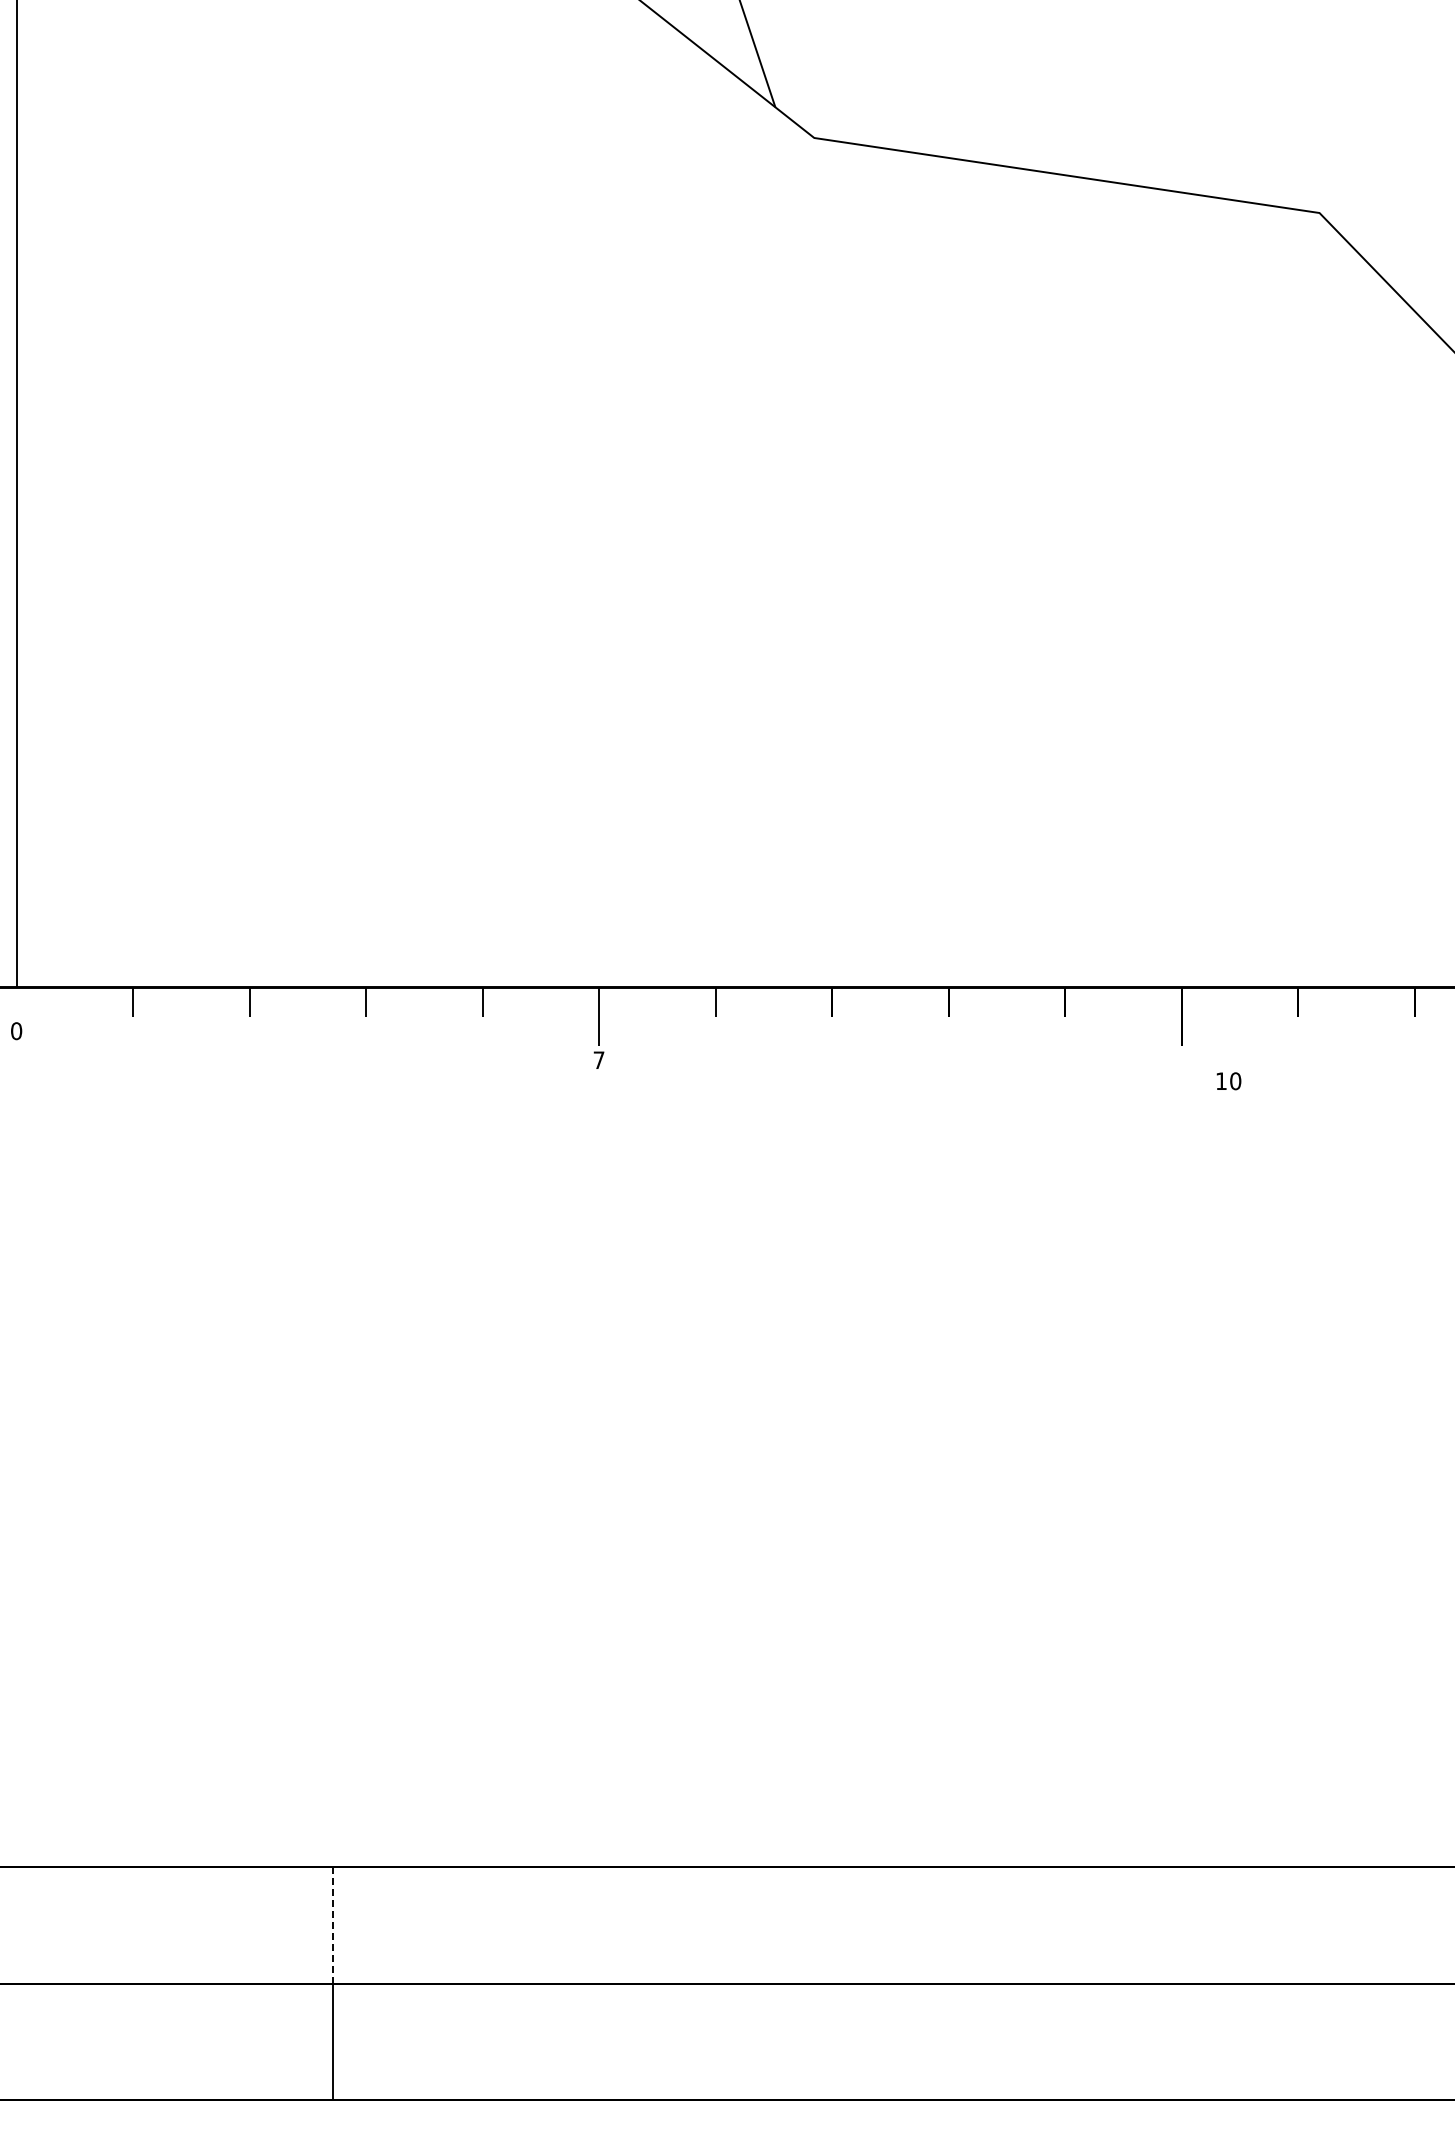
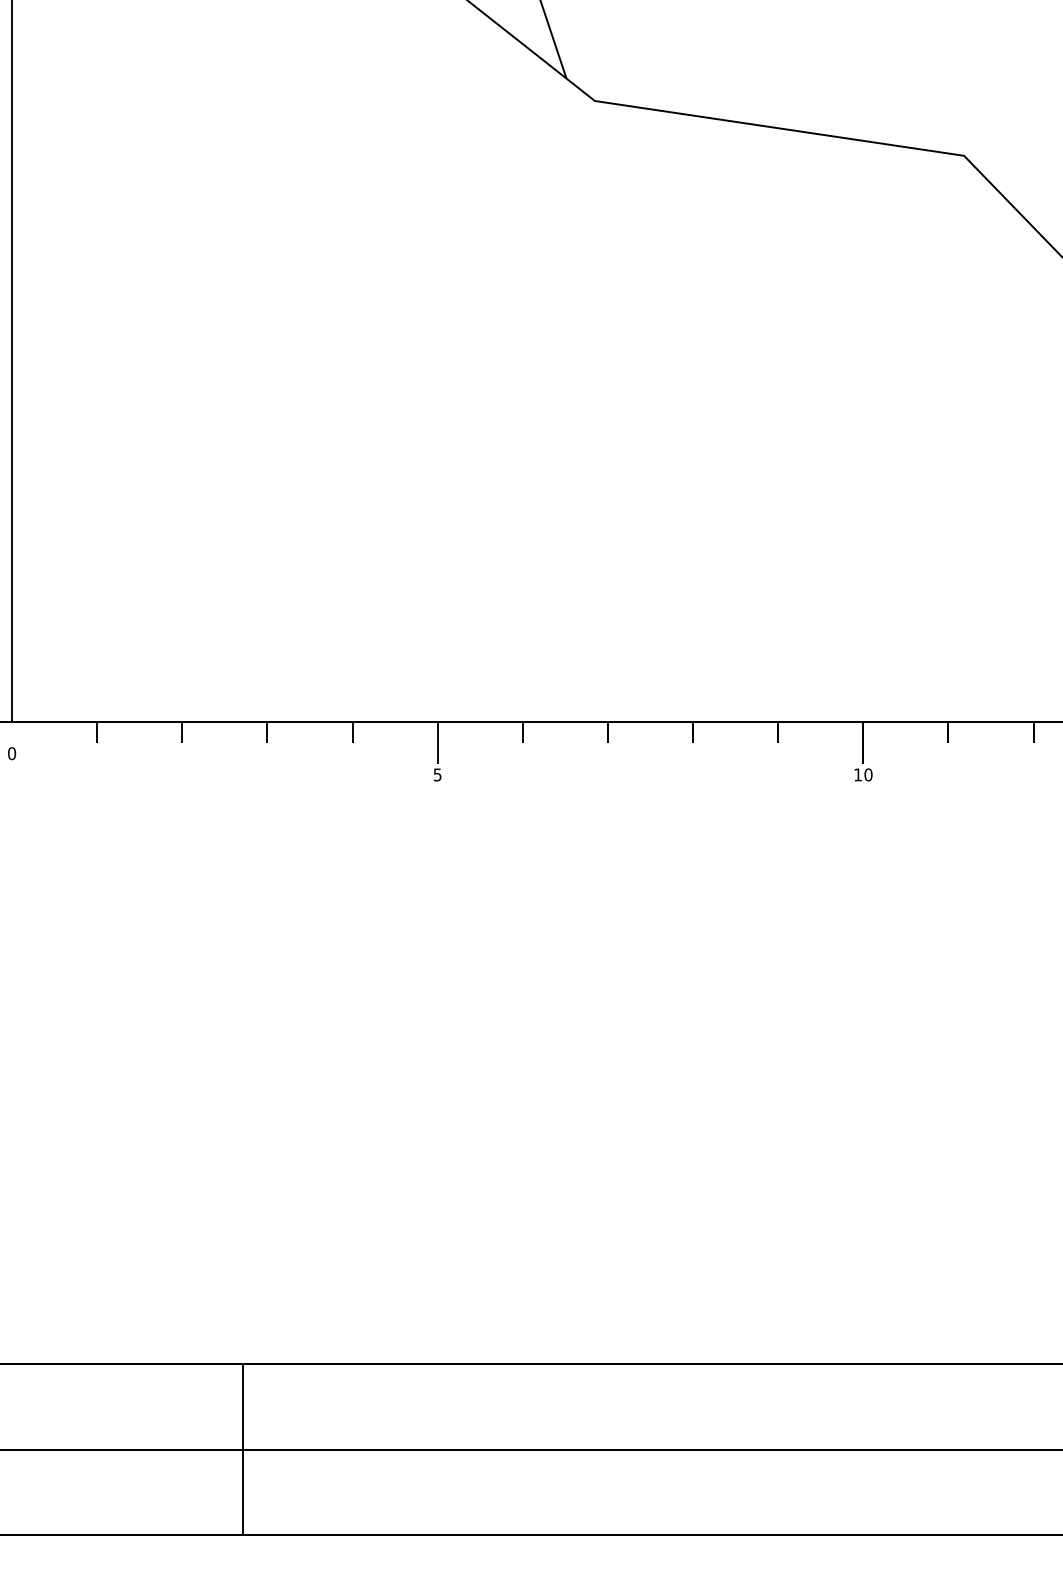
text: (598, 1060) -> (437, 775), 7 -> 5
text: (1228, 1081) -> (863, 775), moved
line: (332, 1925) -> (242, 1407), dashed -> solid

